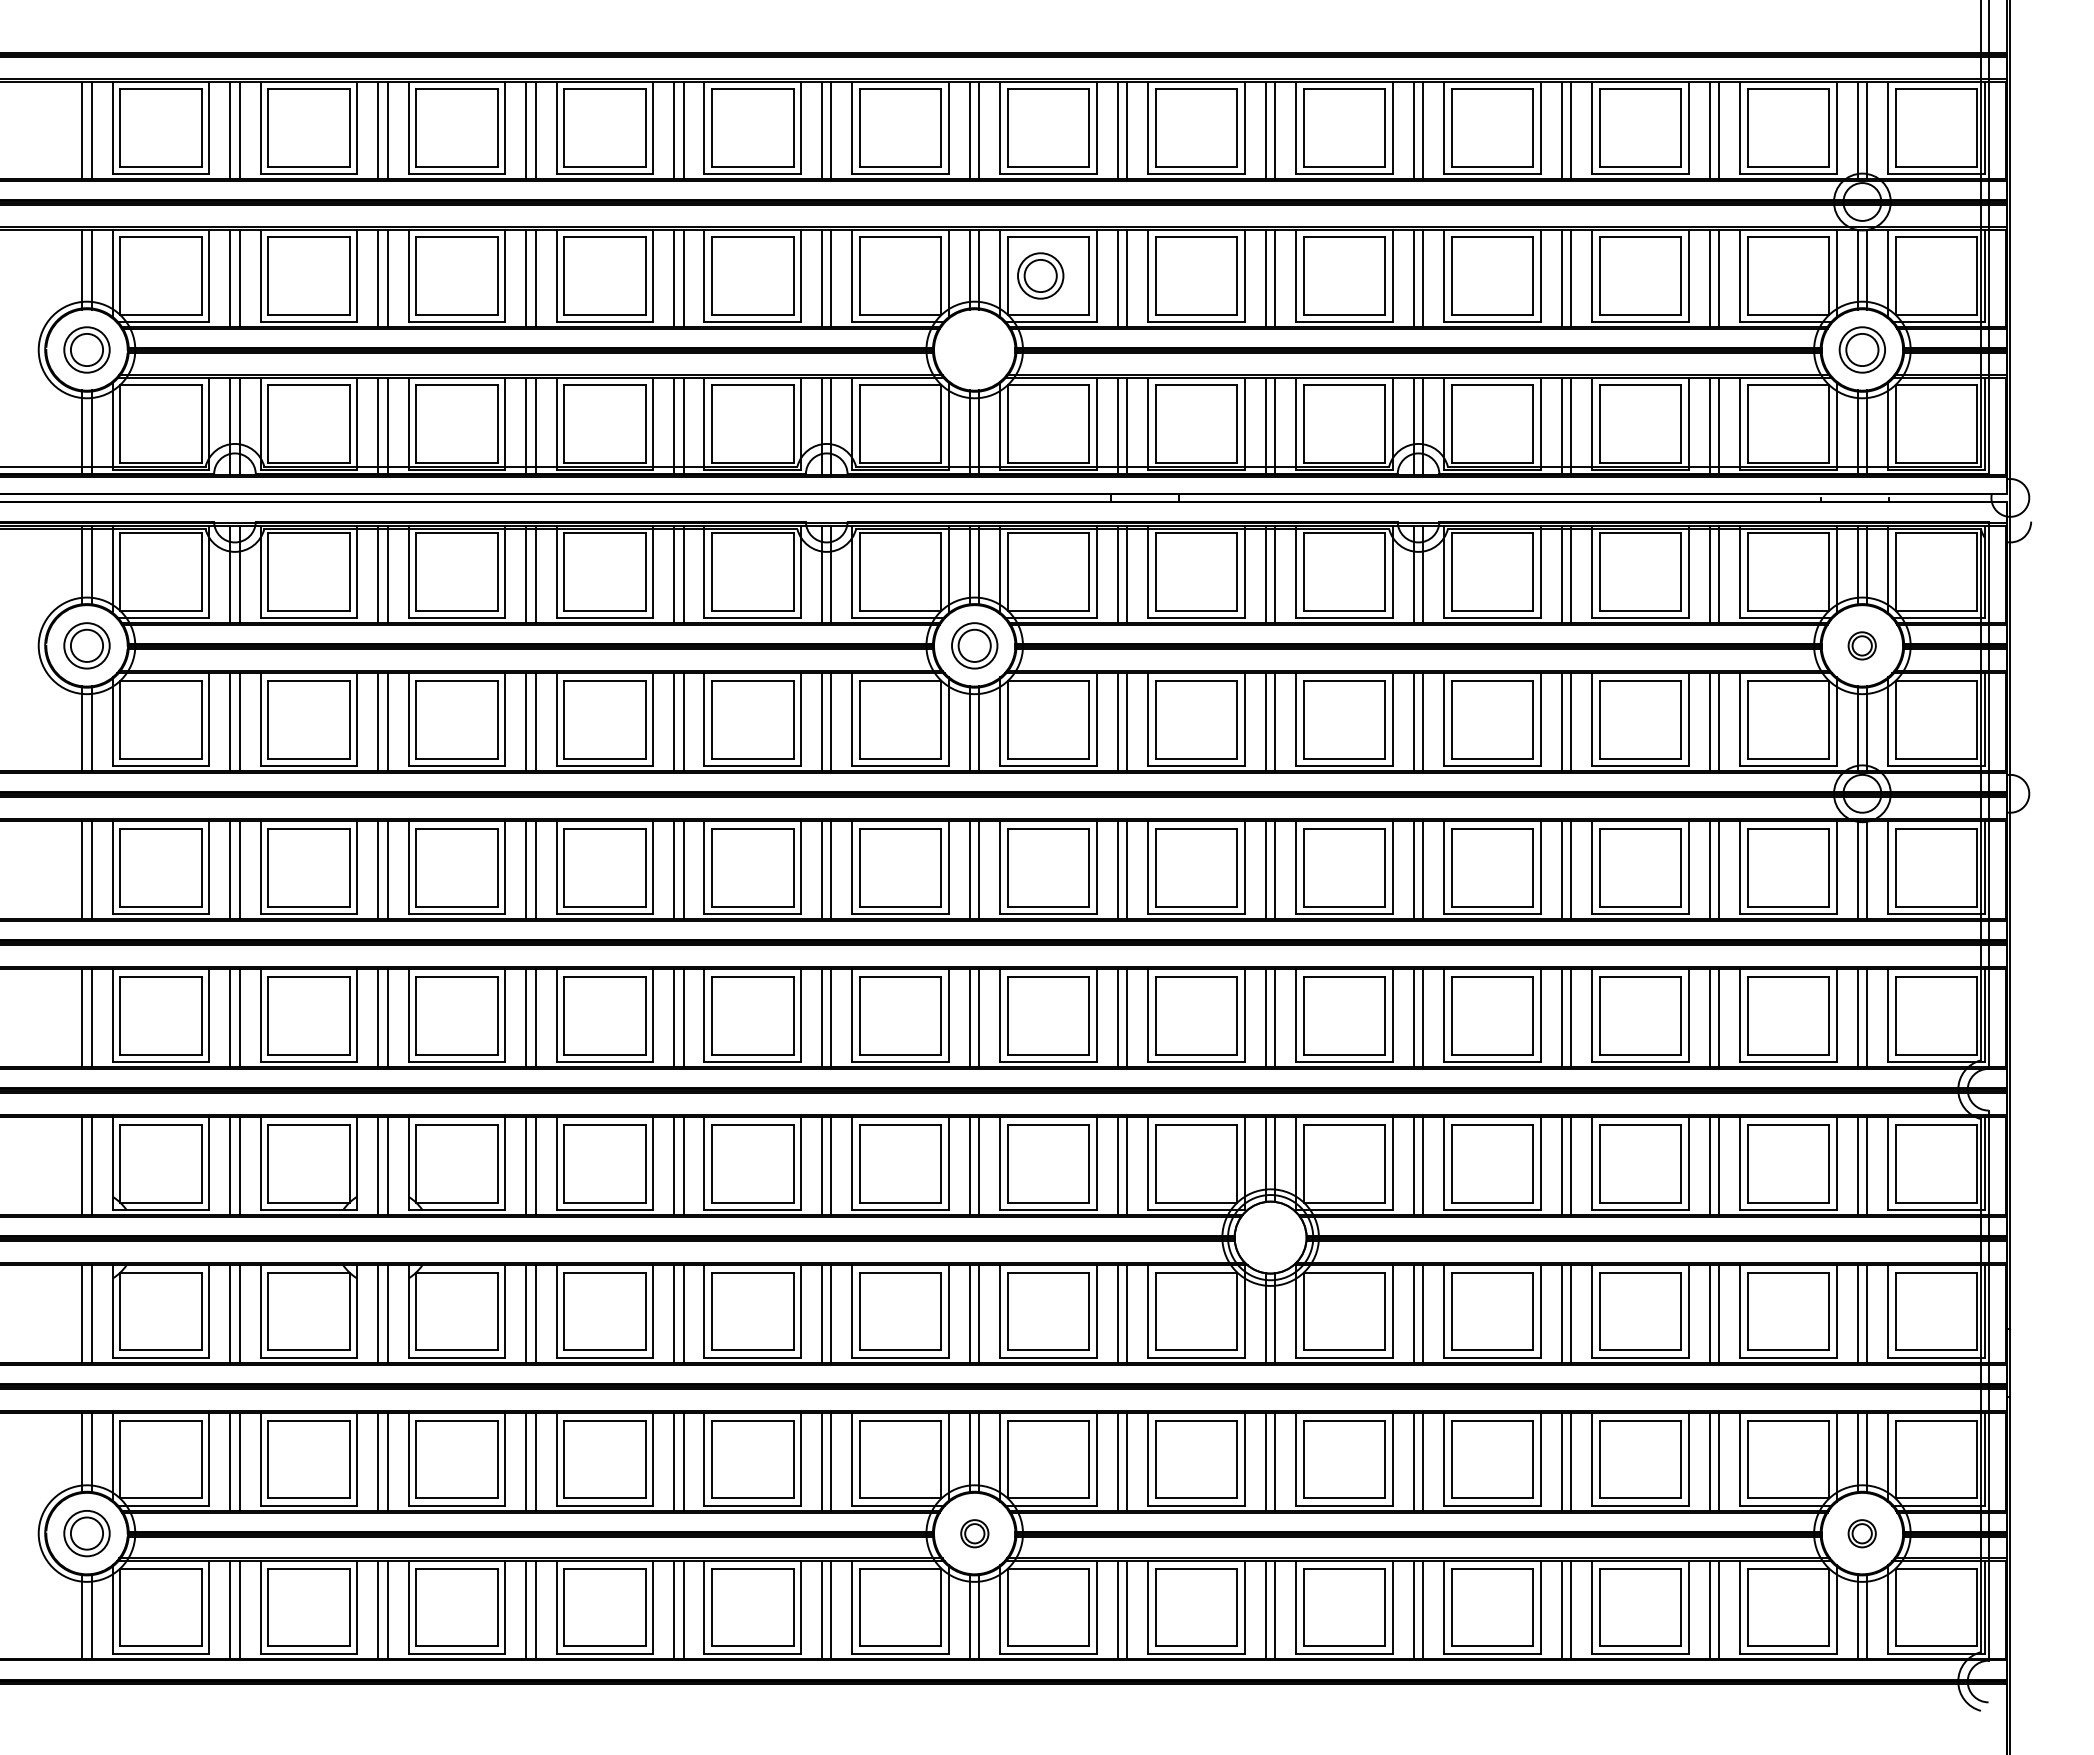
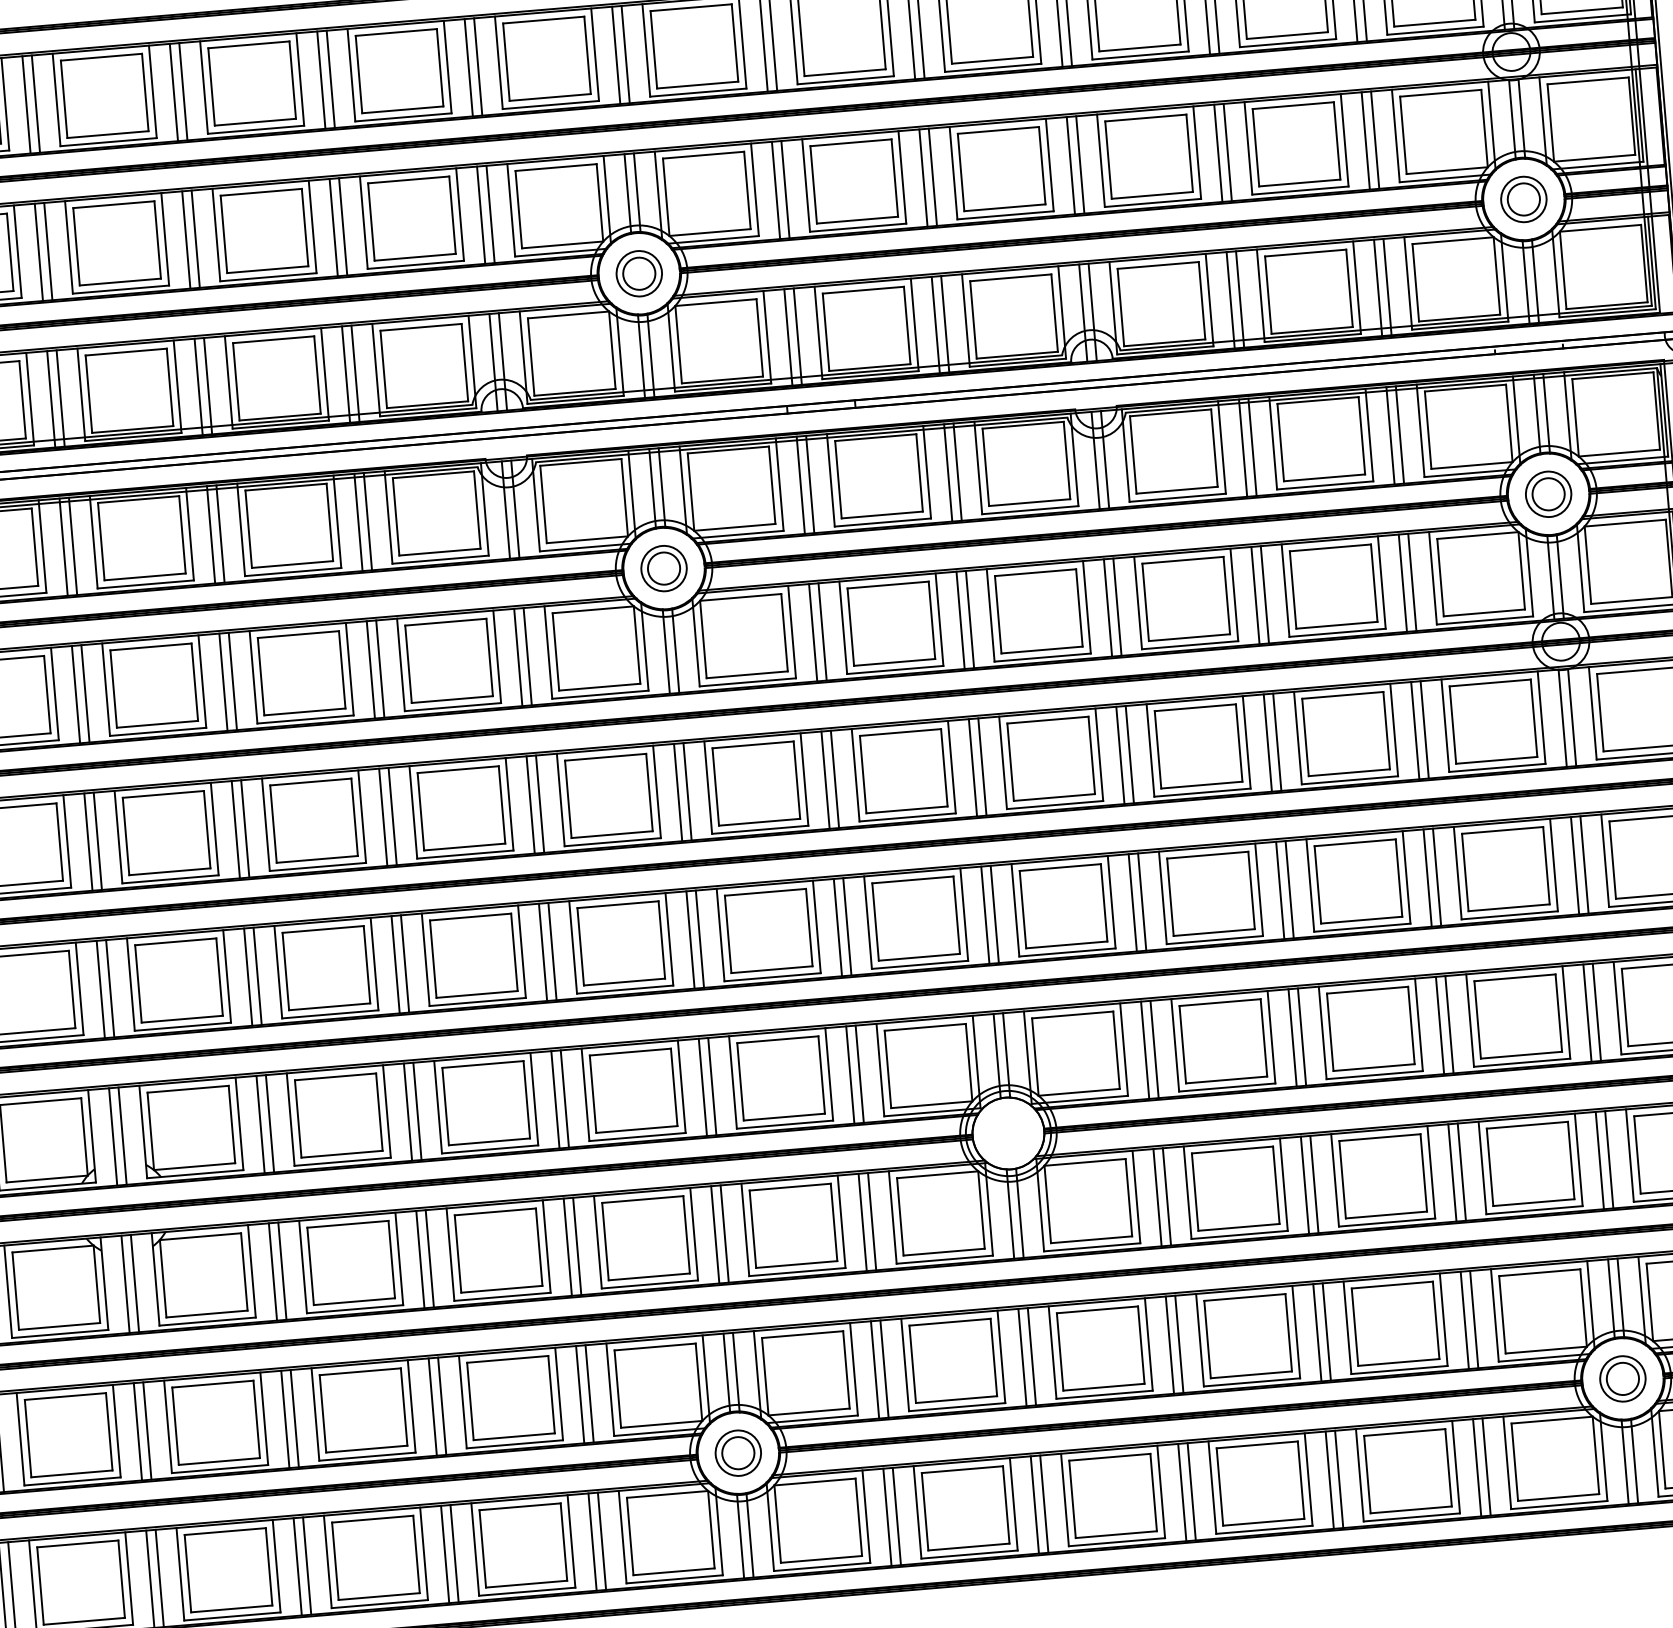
part: (1040, 275) -> (639, 273), moved
part: (1861, 645) -> (1547, 494), size x1.67
part: (974, 1533) -> (738, 1453), size x1.67
part: (1861, 1533) -> (1622, 1378), size x1.67

